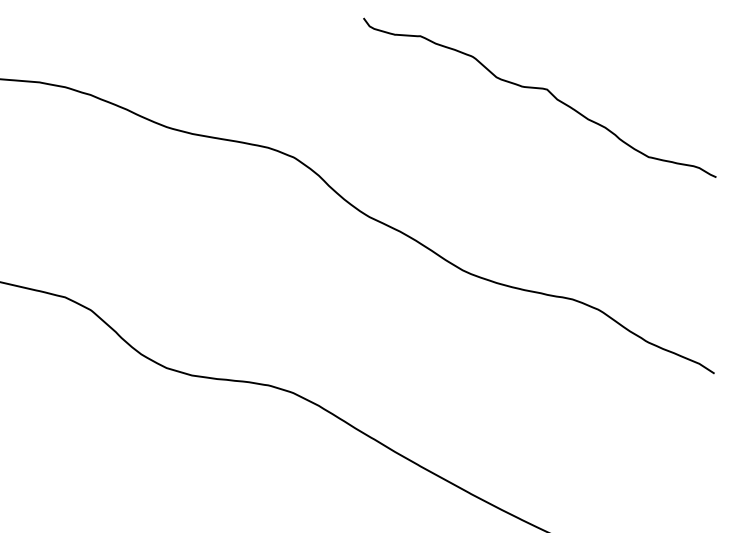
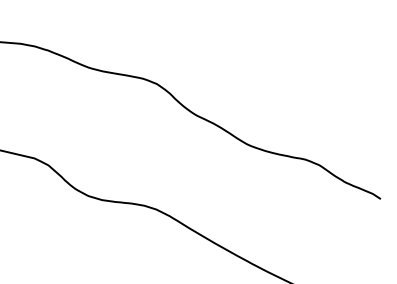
curve: (543, 91) -> (289, 48), removed

